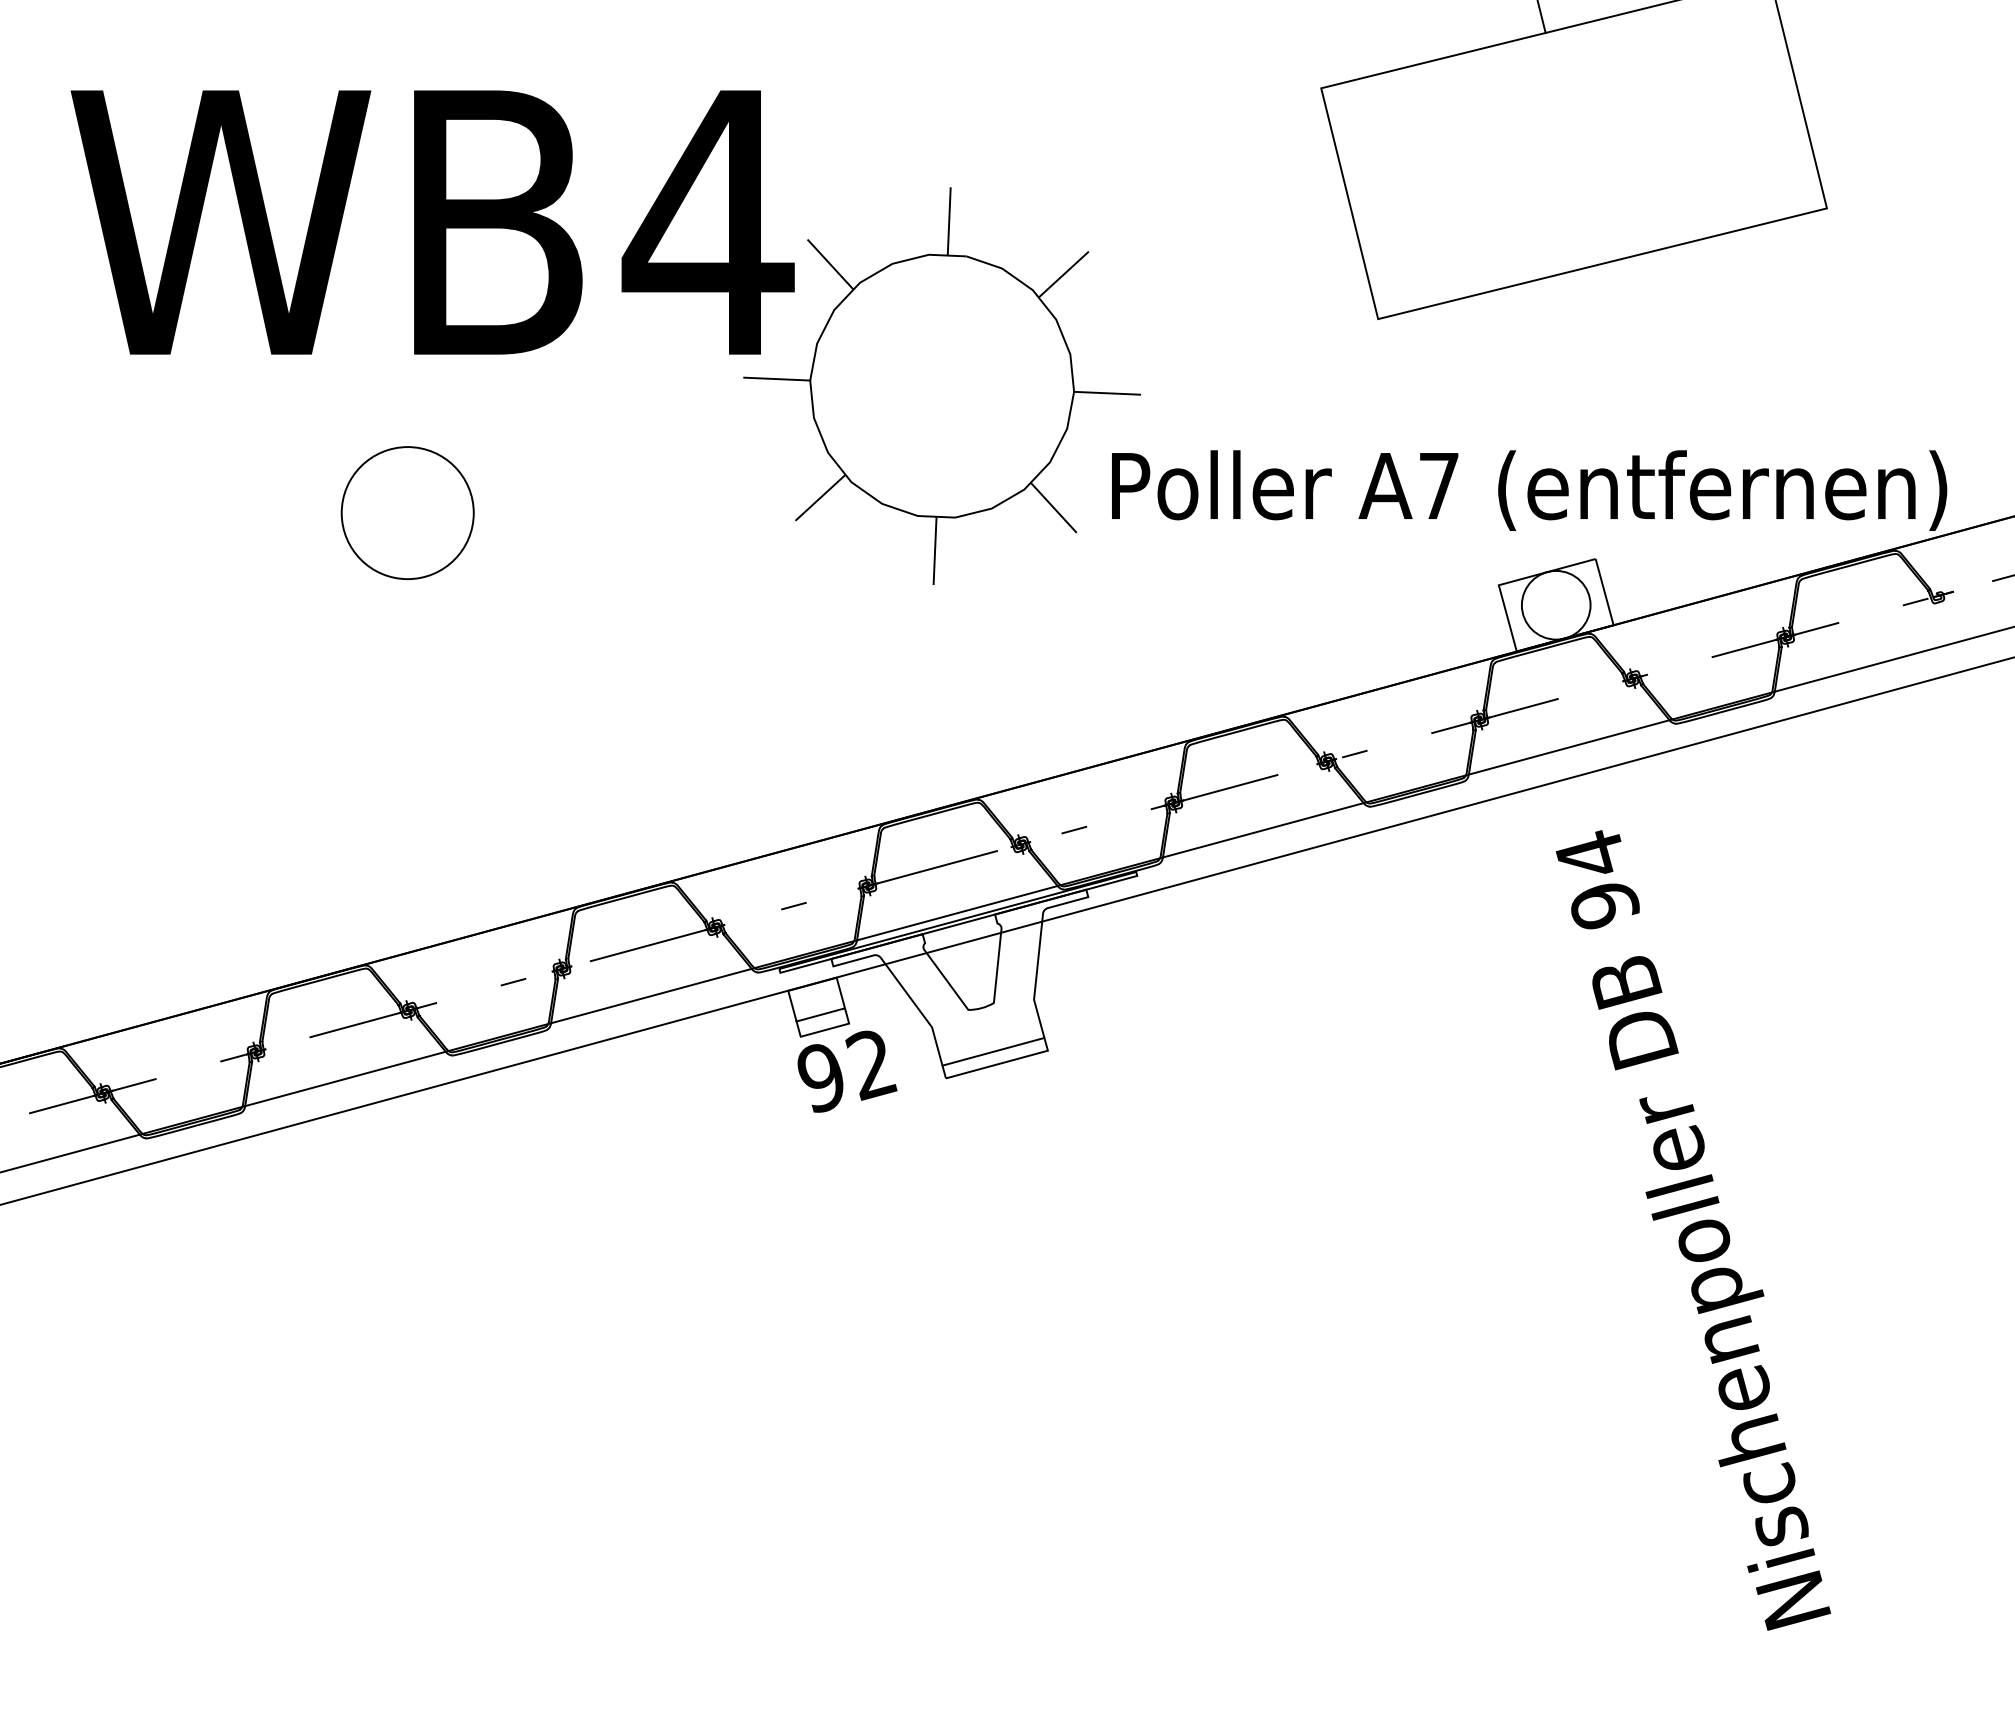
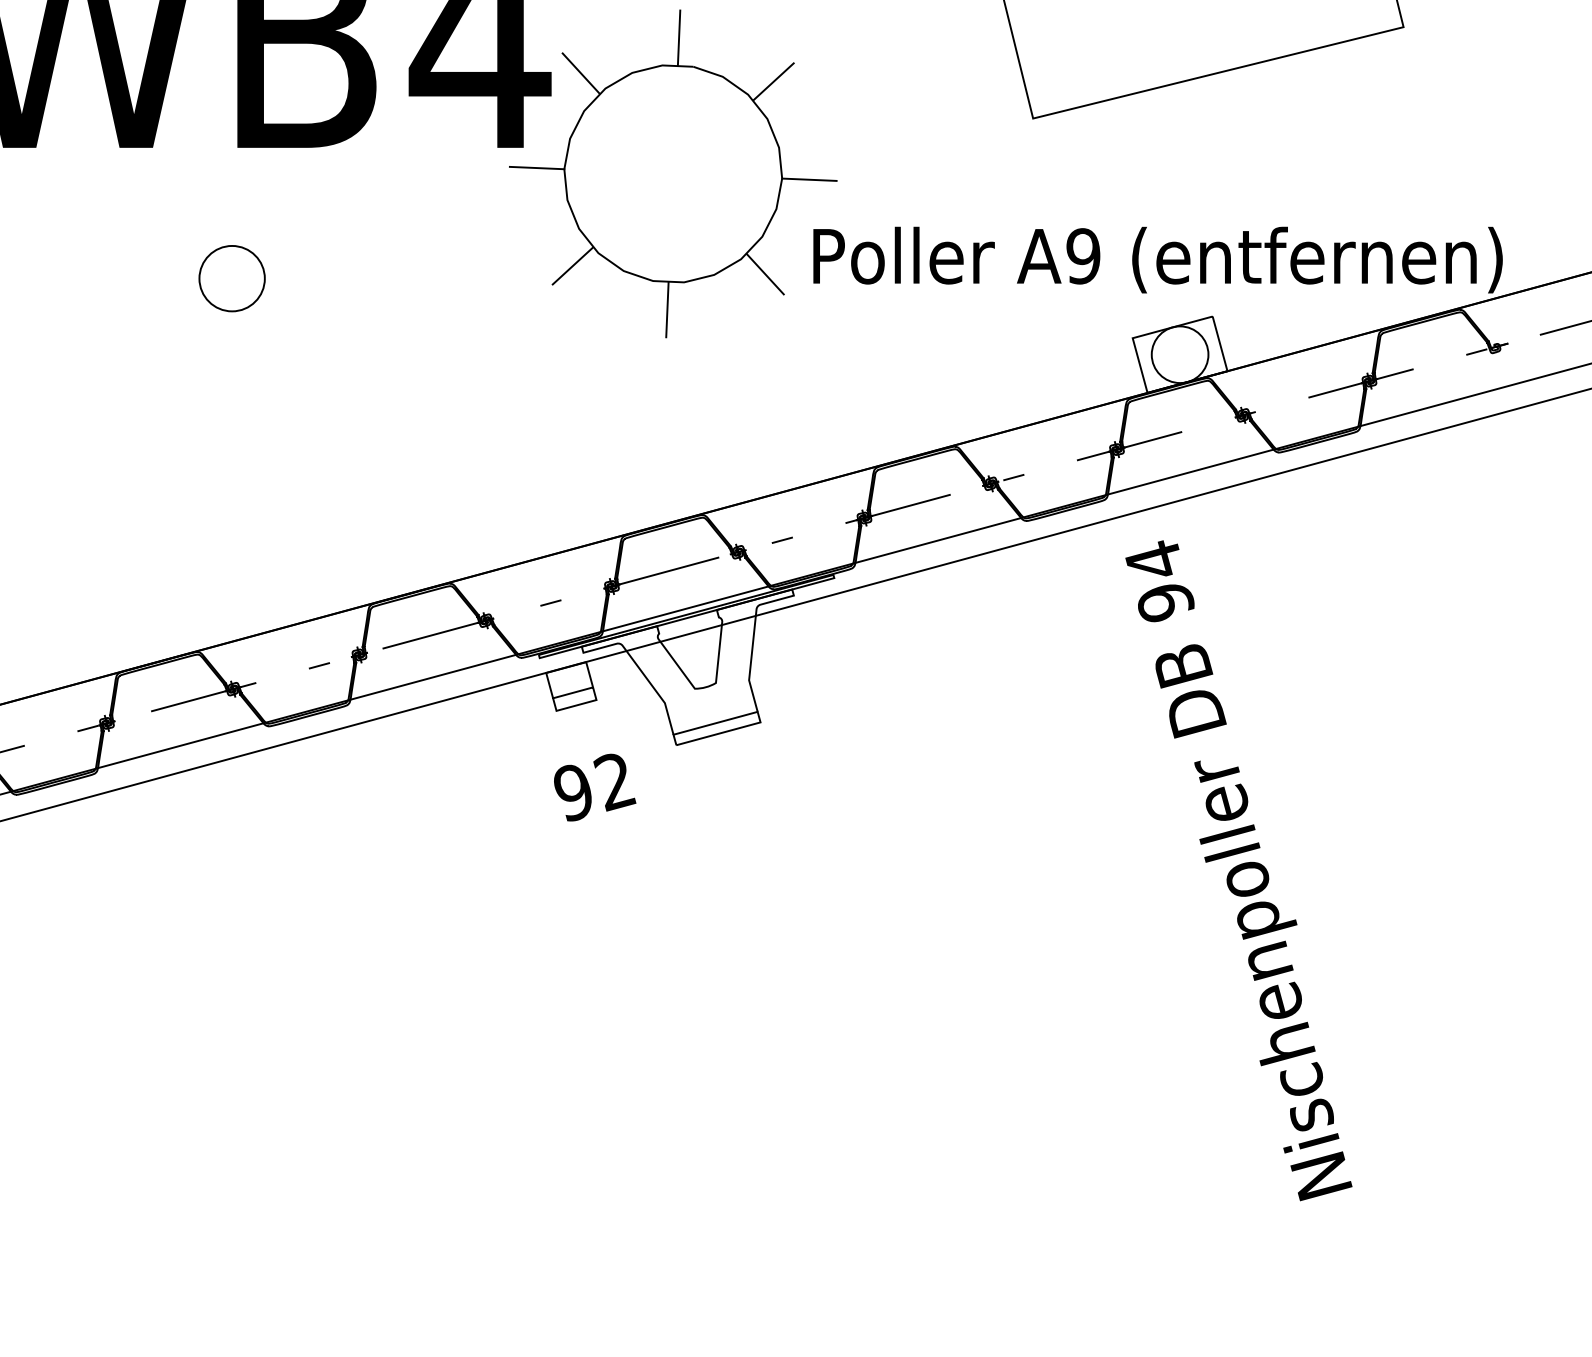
text: (1438, 485) -> (1082, 255), A7 -> A9
circle: (407, 513) -> (231, 278), size x0.6
text: (847, 1071) -> (595, 787), moved
text: (1693, 1230) -> (1238, 870), moved

